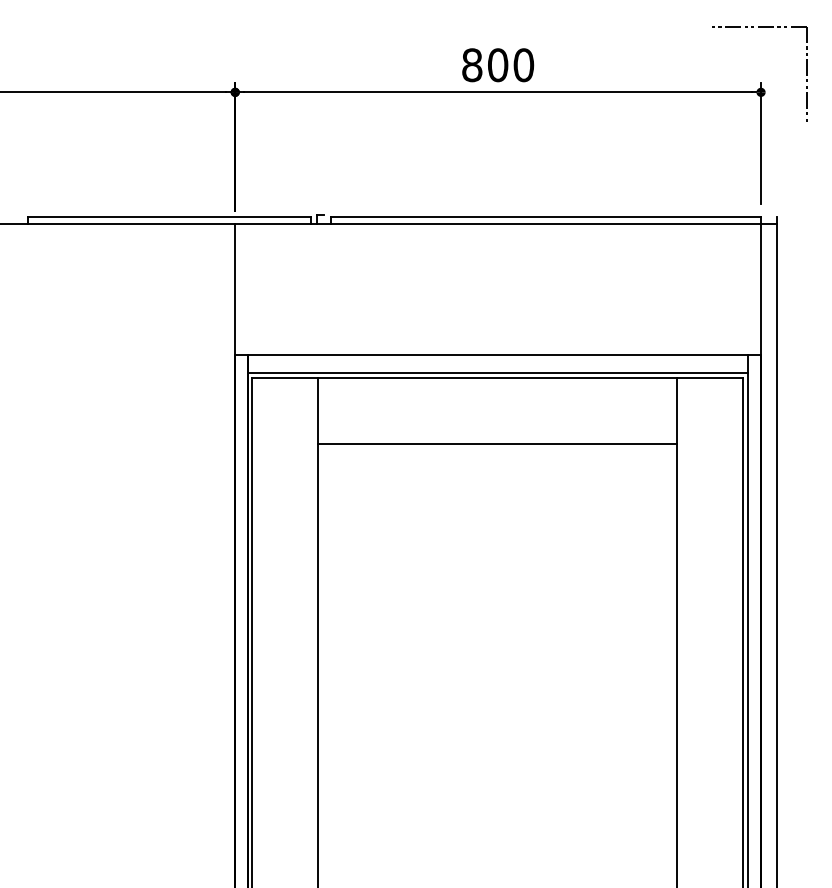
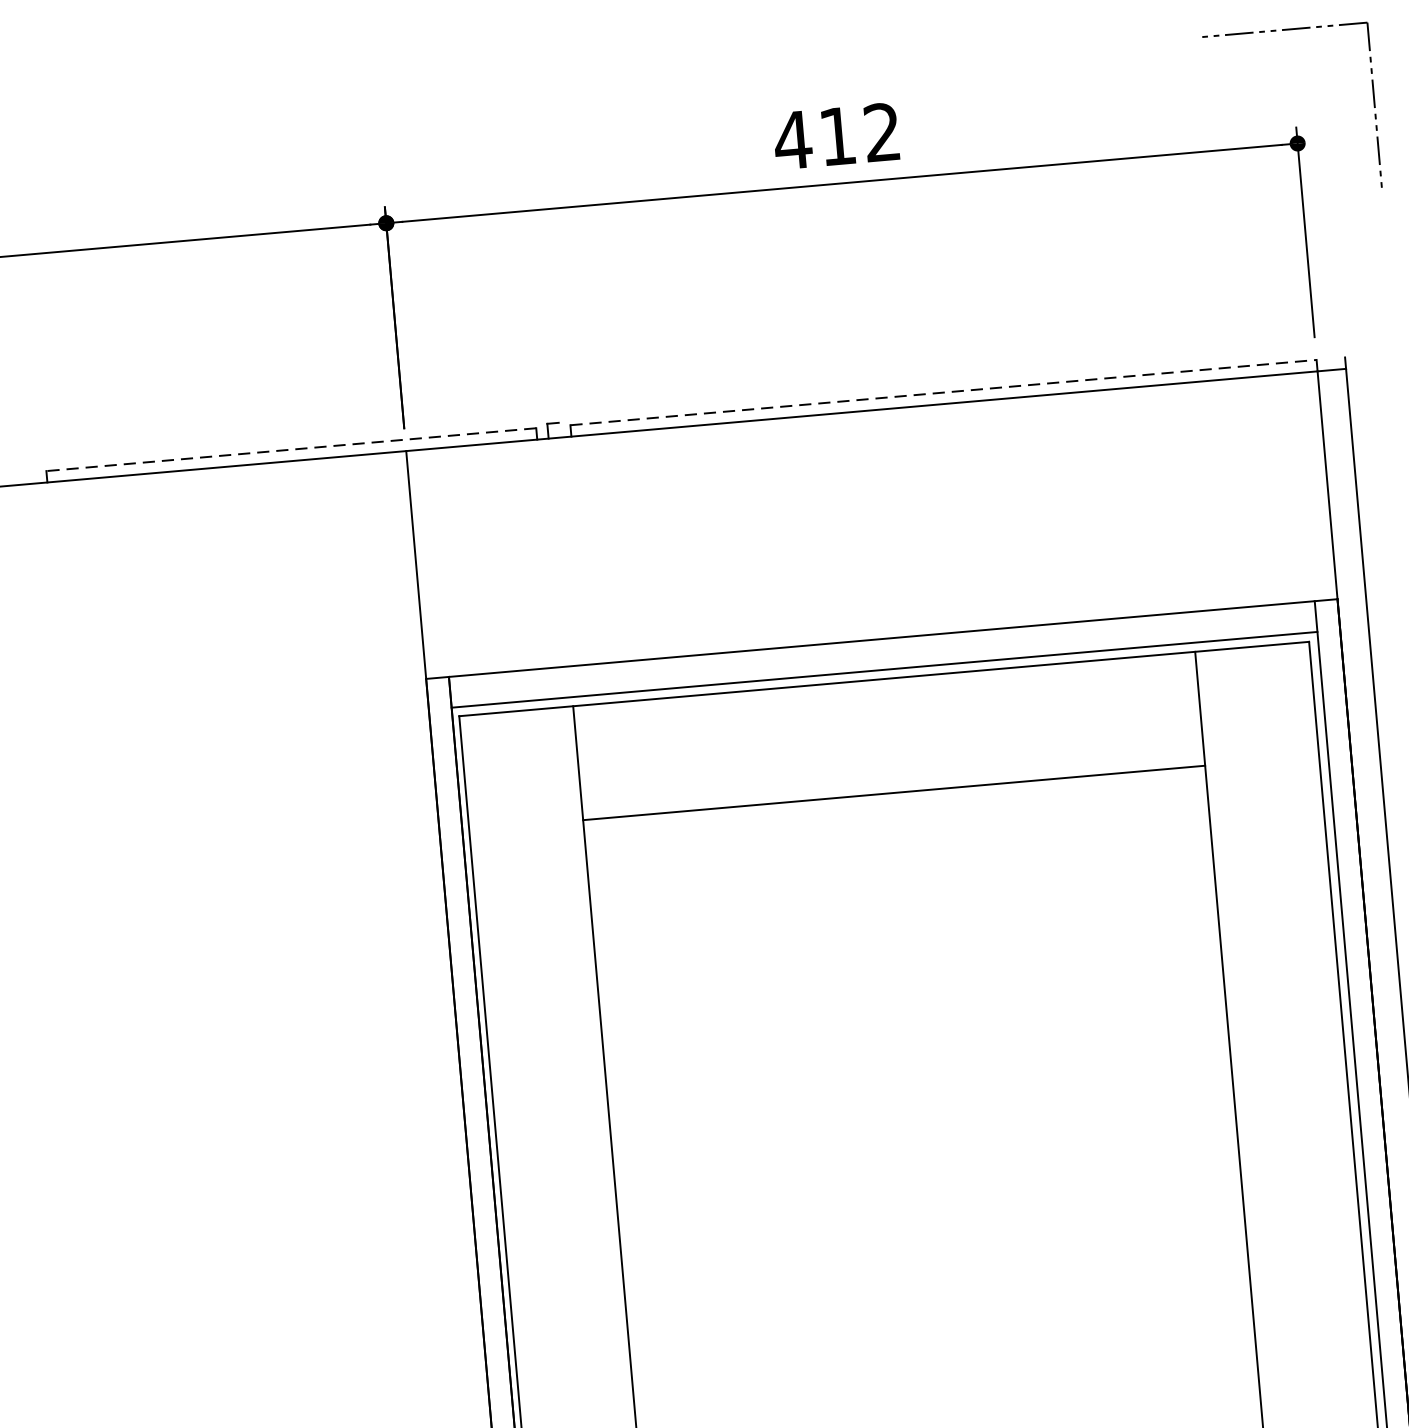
text: (497, 65) -> (836, 136), 800 -> 412
line: (169, 217) -> (291, 450), solid -> dashed
line: (546, 217) -> (944, 392), solid -> dashed

